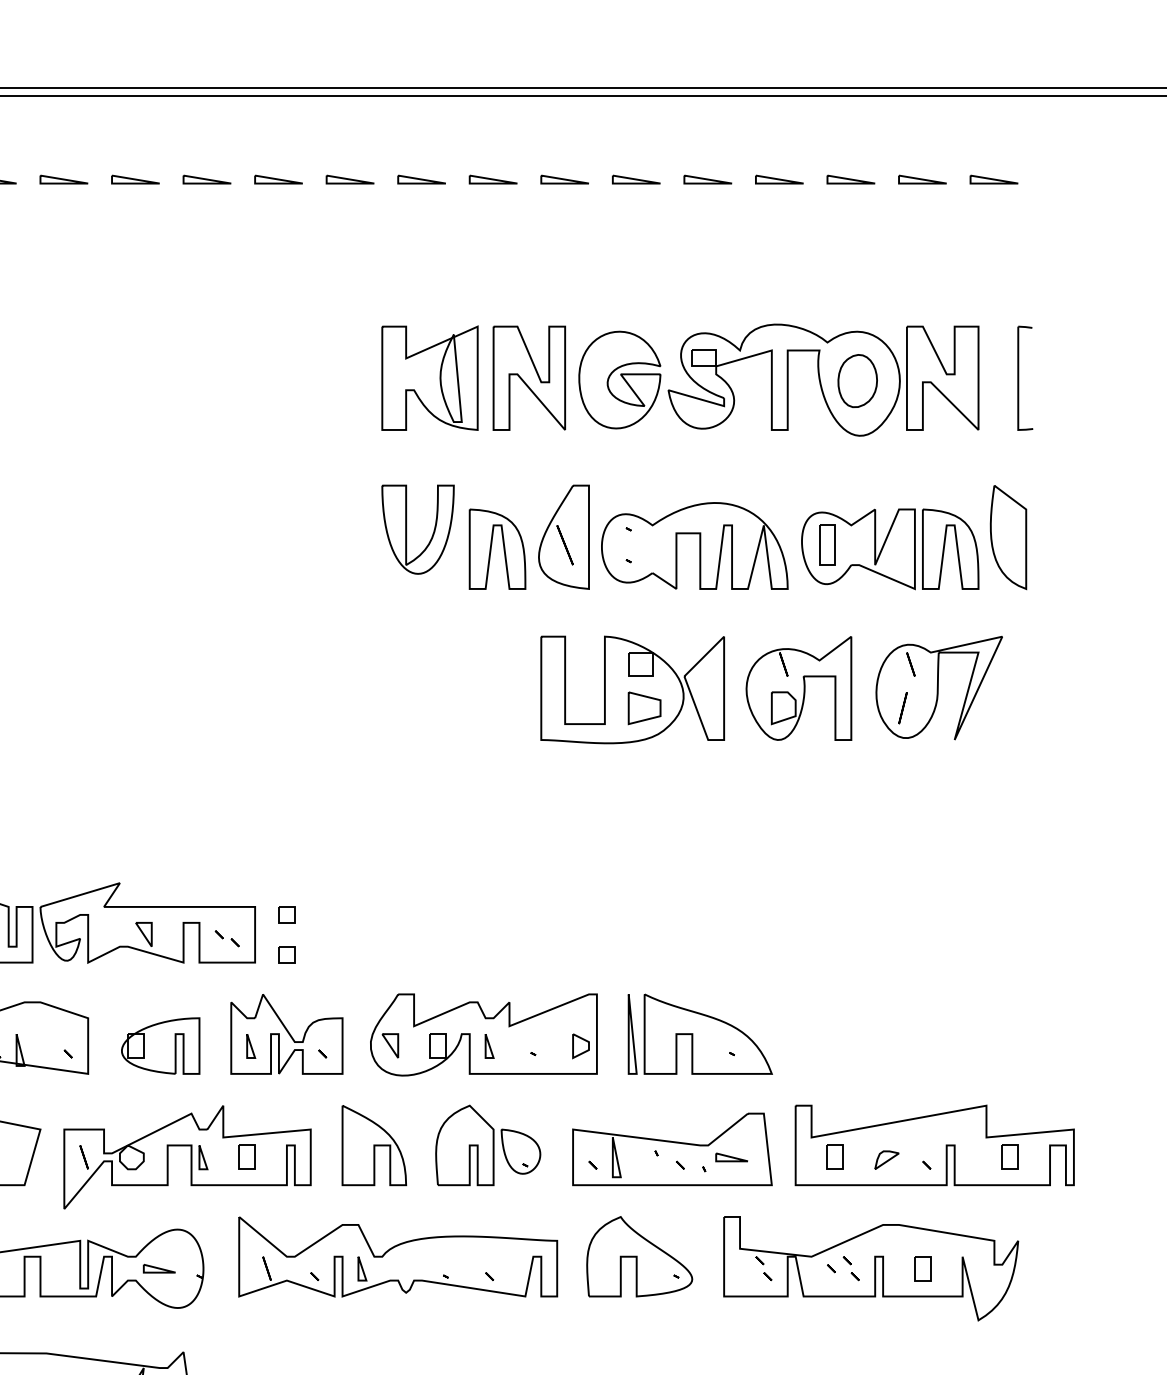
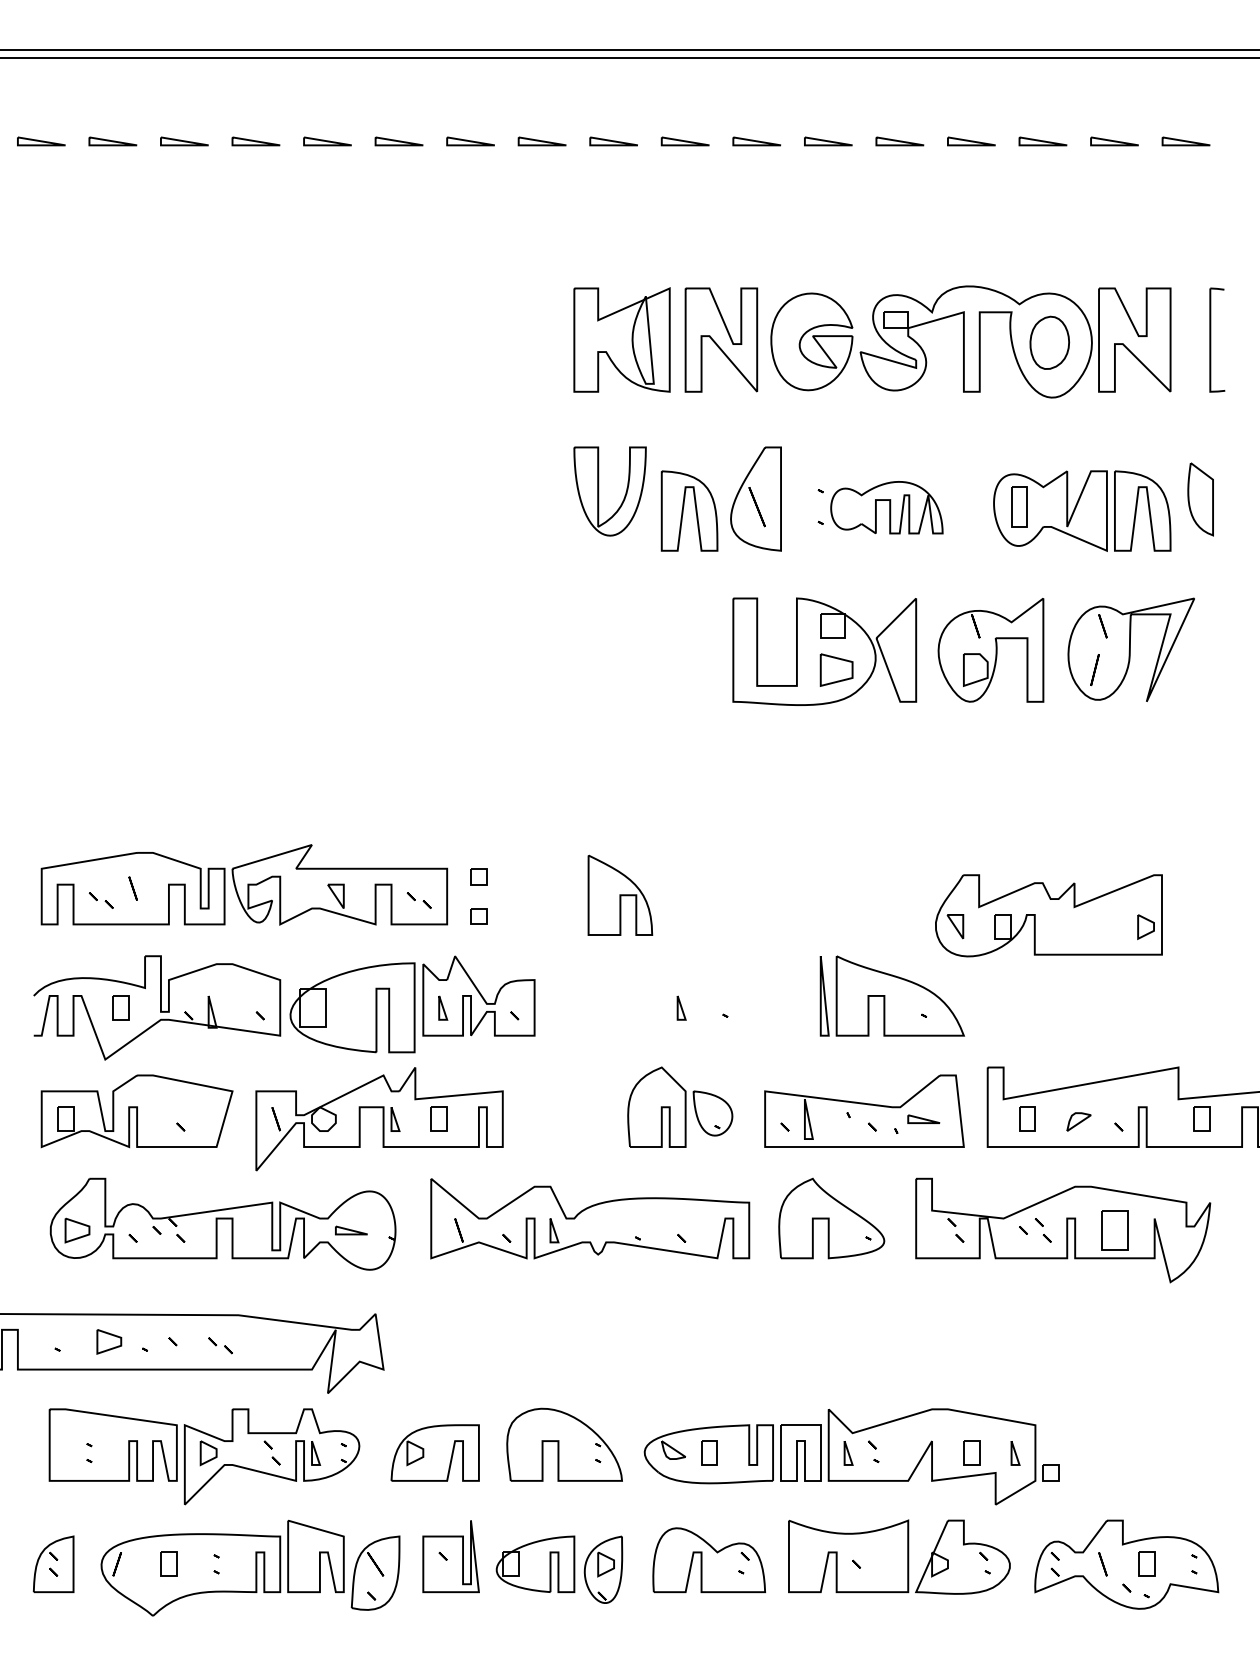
part: (1008, 537) -> (1200, 499), size x0.7
part: (694, 545) -> (886, 507), size x0.6
part: (483, 1034) -> (1048, 915), moved
part: (160, 1045) -> (352, 1007), size x1.6
part: (374, 1144) -> (620, 894), moved
part: (922, 1268) -> (1114, 1230), size x1.6

